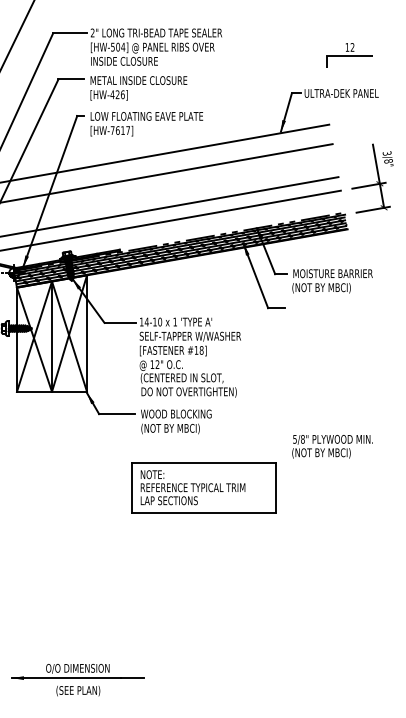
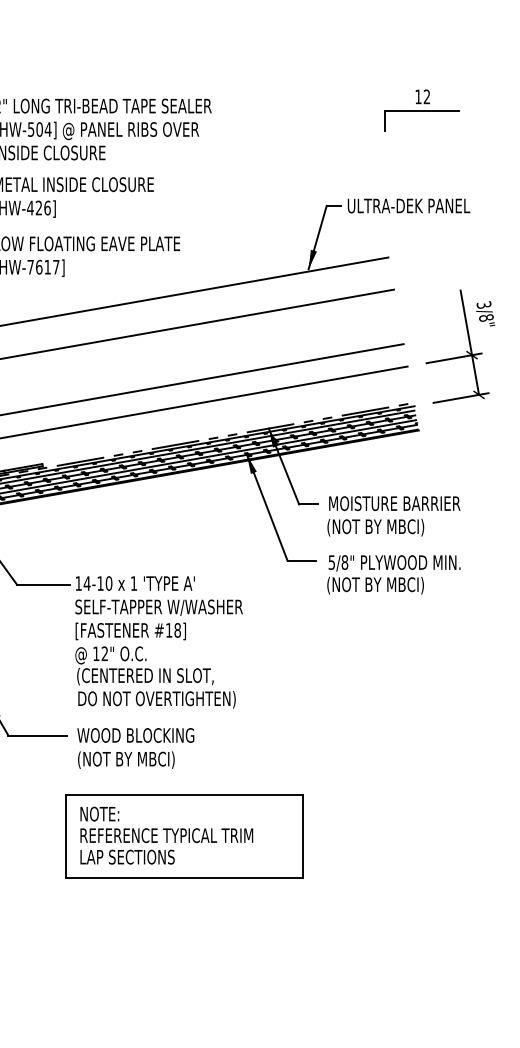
part: (349, 55) -> (421, 110), moved
text: (332, 446) -> (393, 574), moved
part: (203, 487) -> (184, 835), moved

